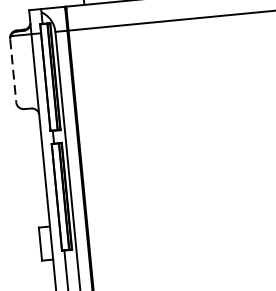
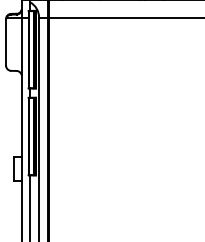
line: (13, 70) -> (6, 42), dashed -> solid

